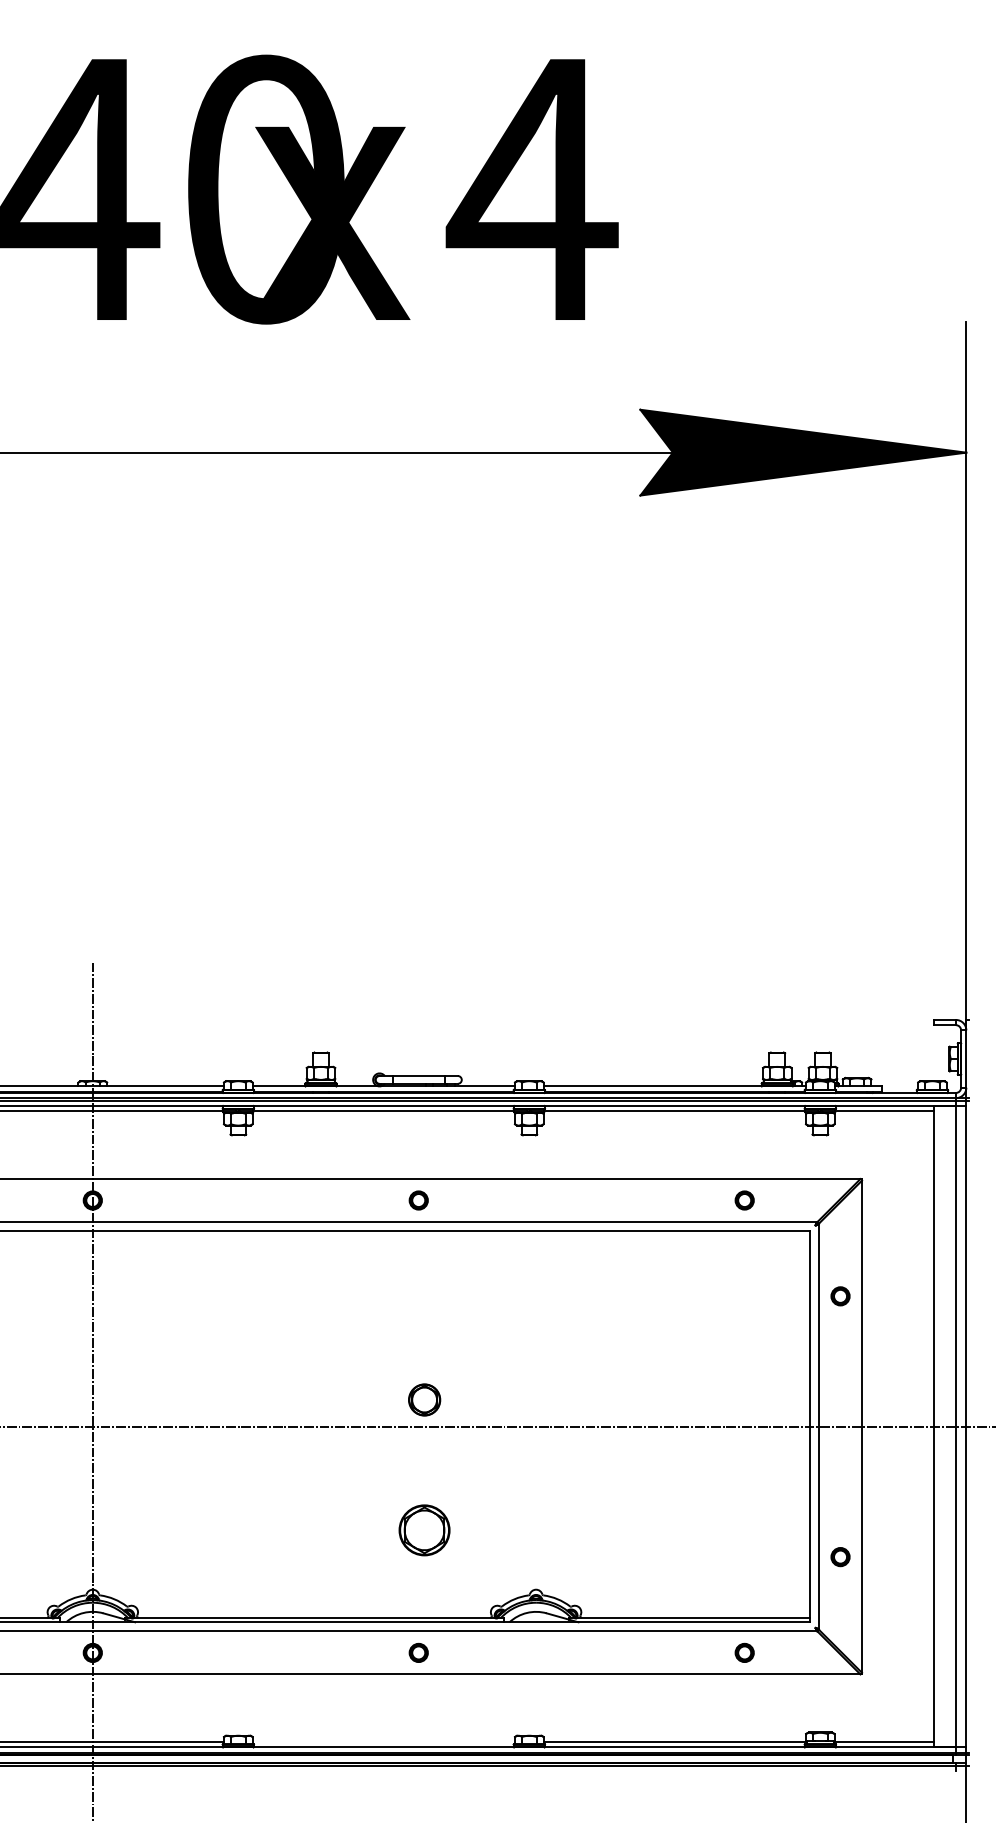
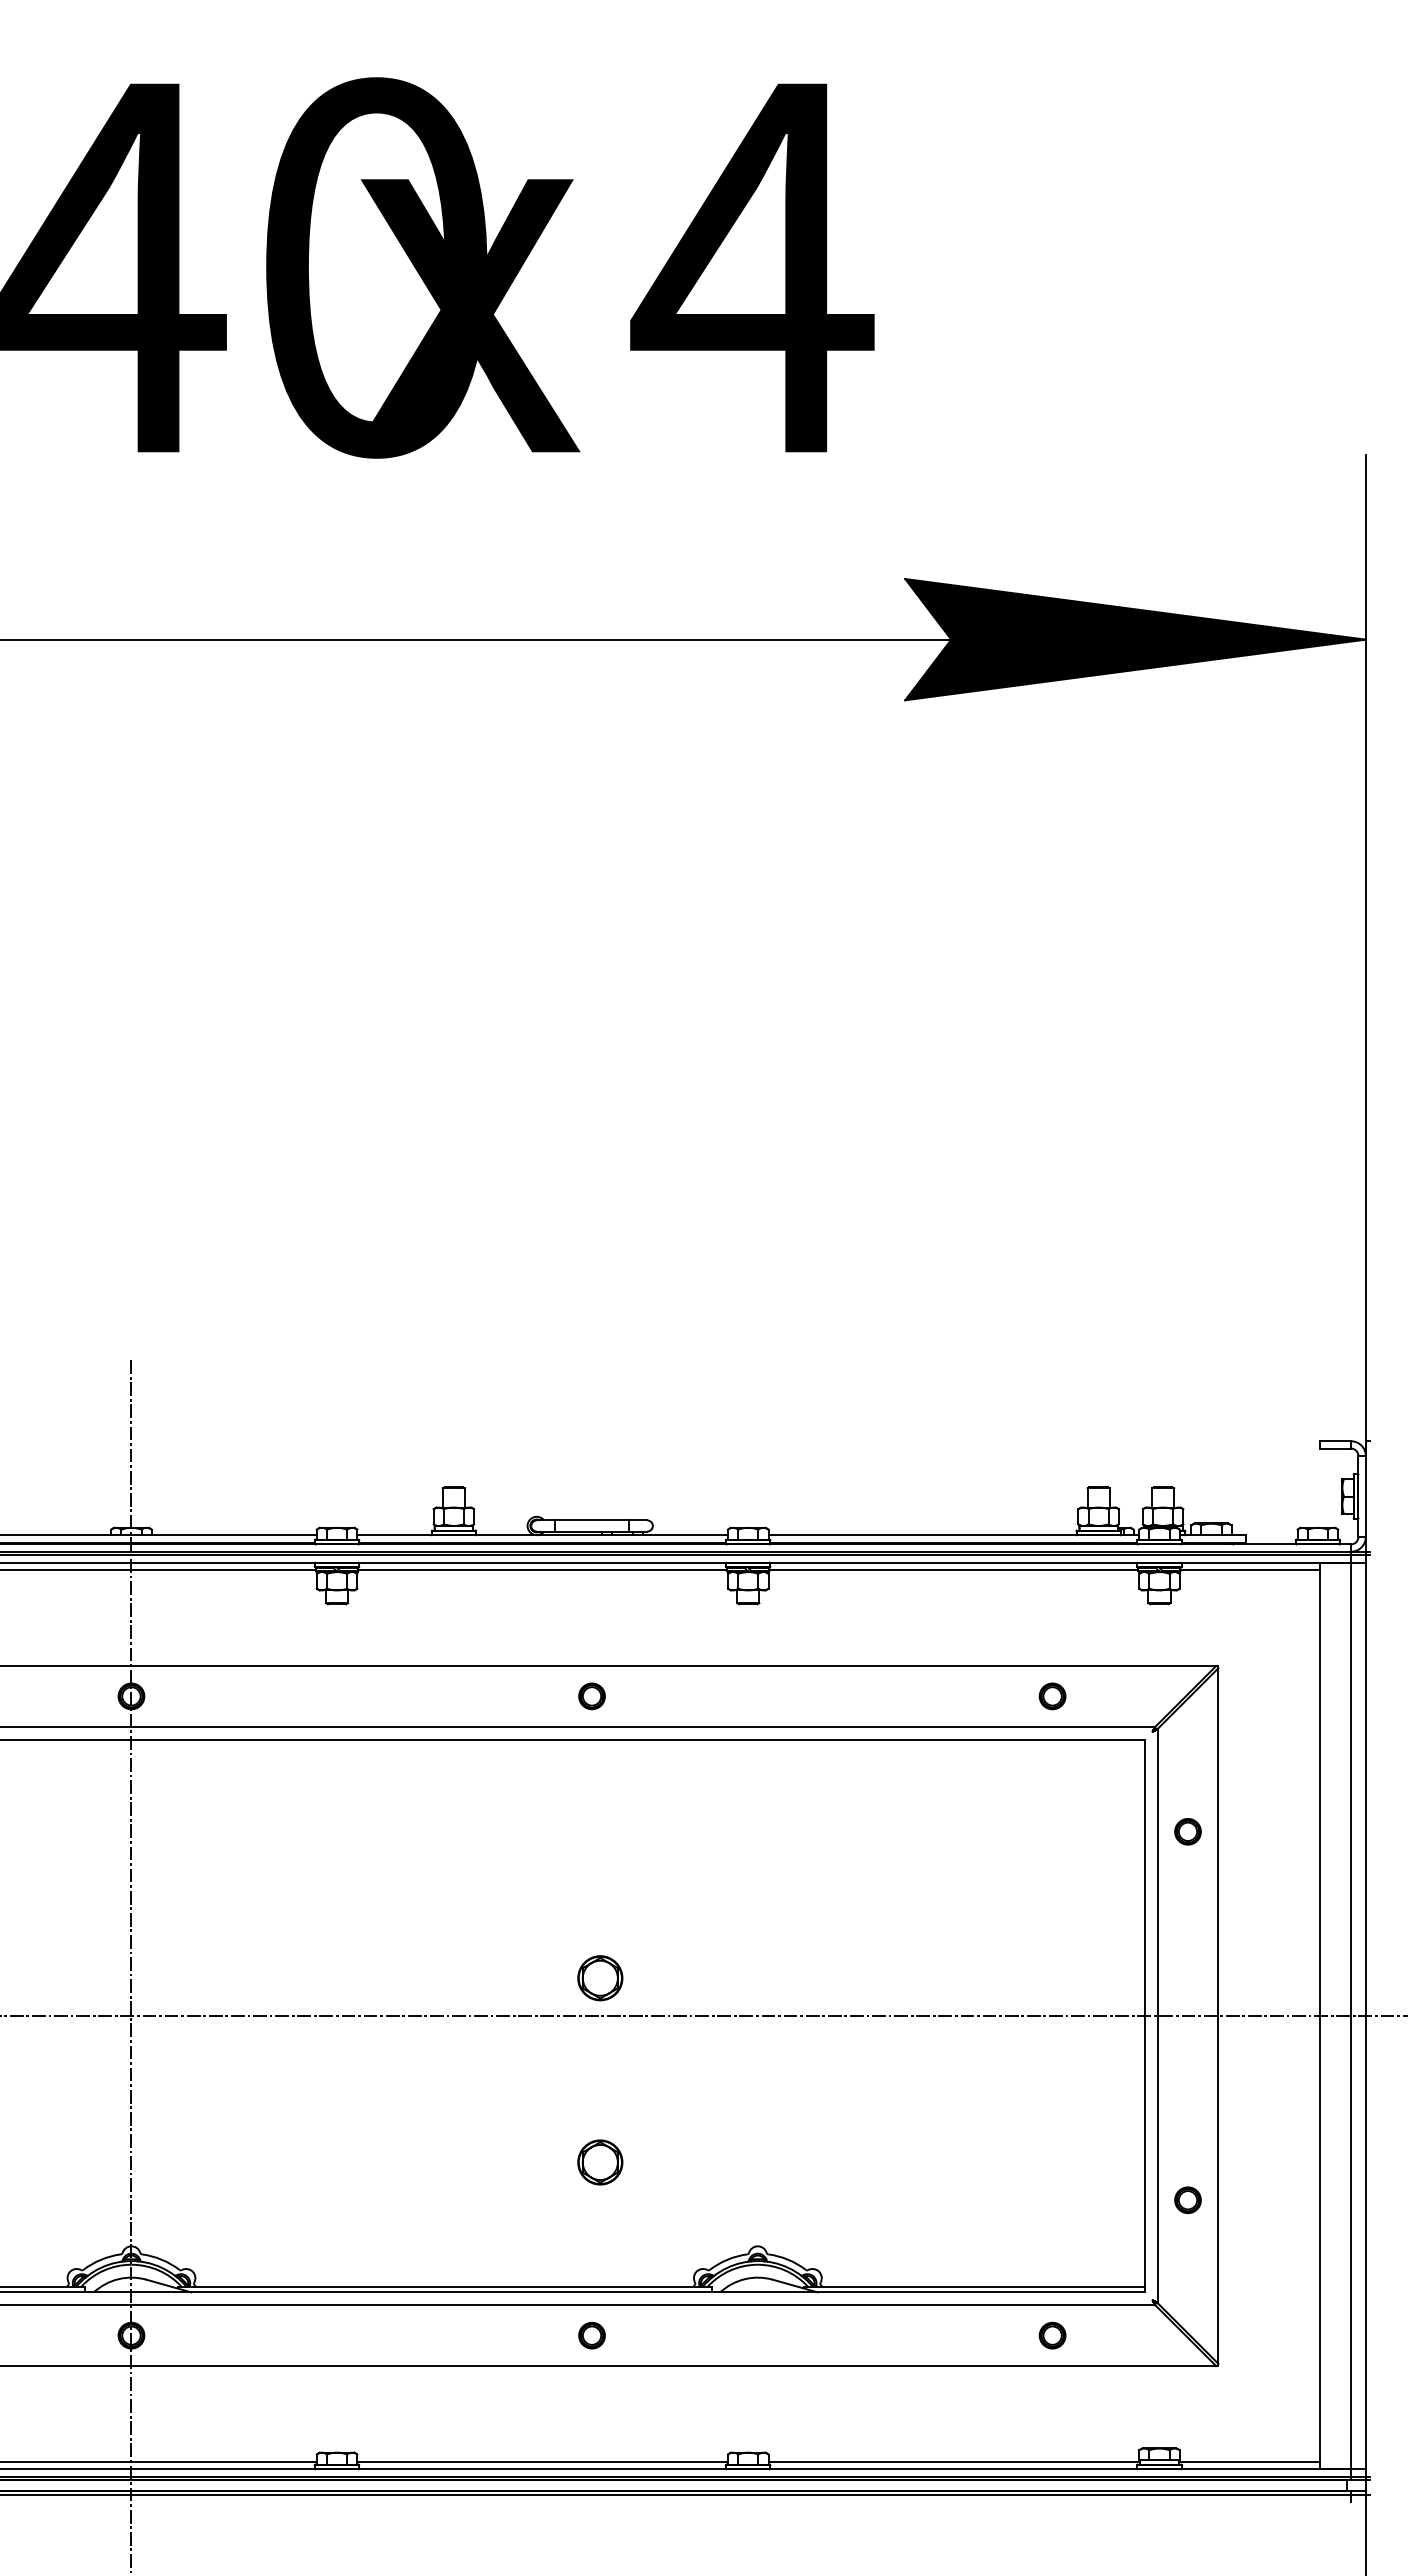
part: (424, 1530) -> (600, 2162), size x0.62
line: (383, 1741) -> (542, 2461), added

